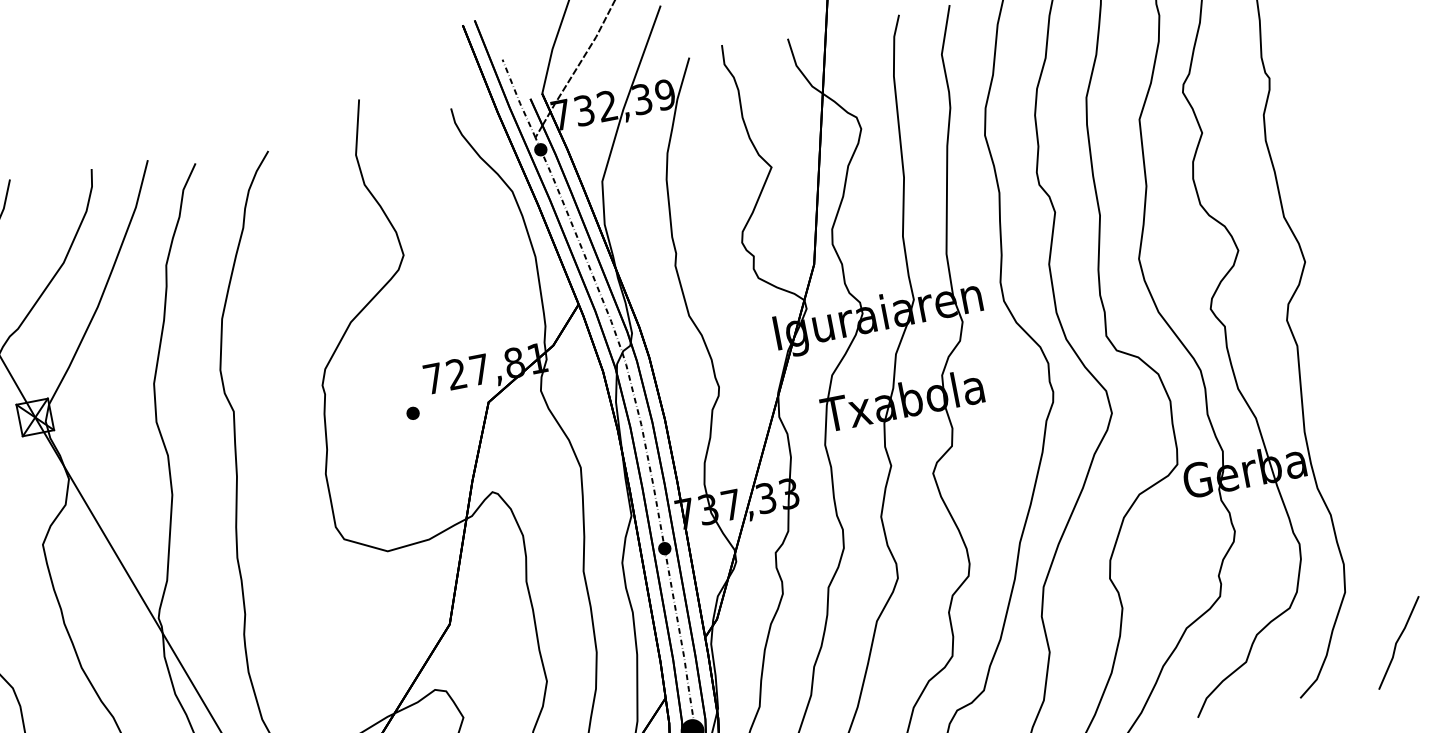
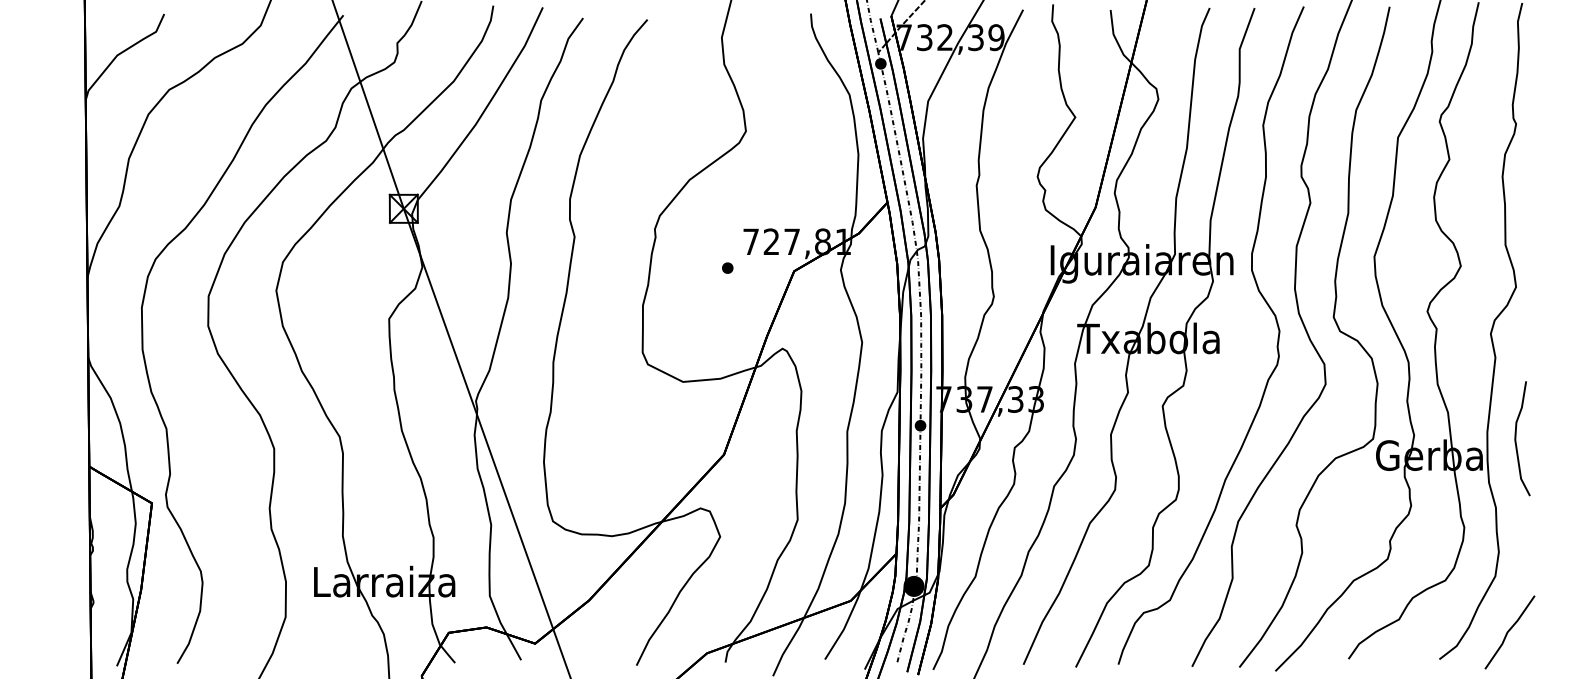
curve: (1338, 432) -> (1516, 438), added
line: (1398, 641) -> (1509, 631), moved

